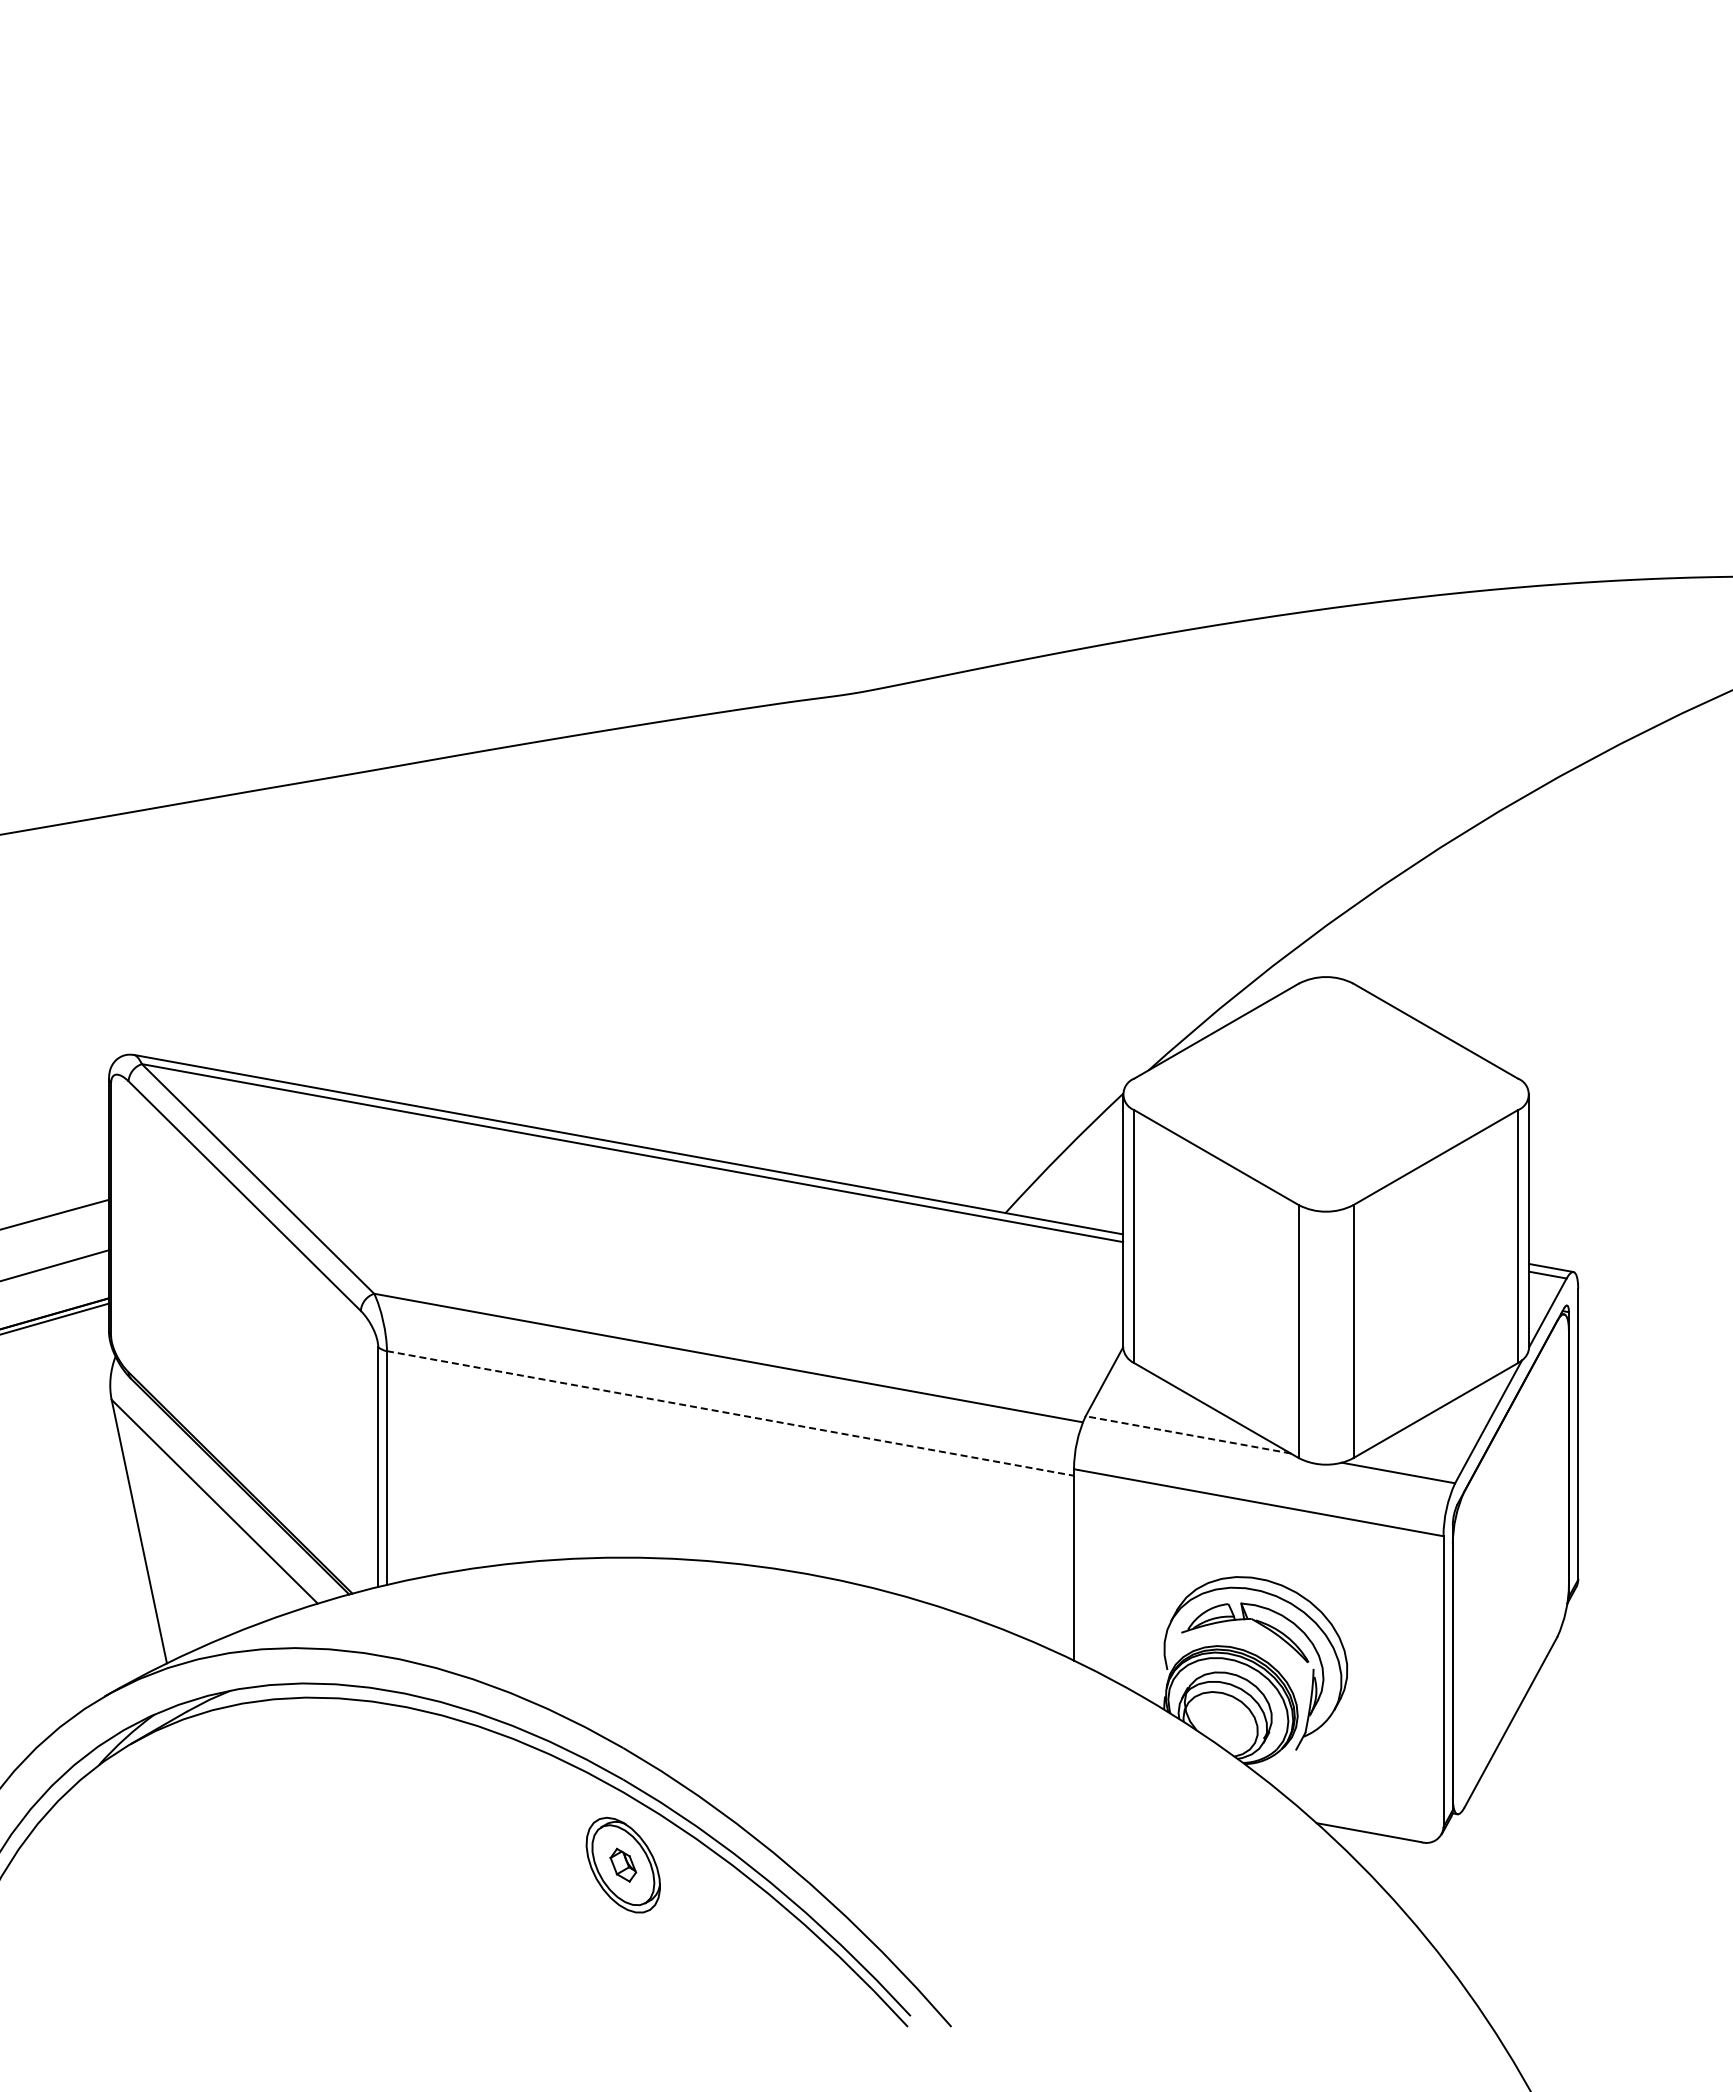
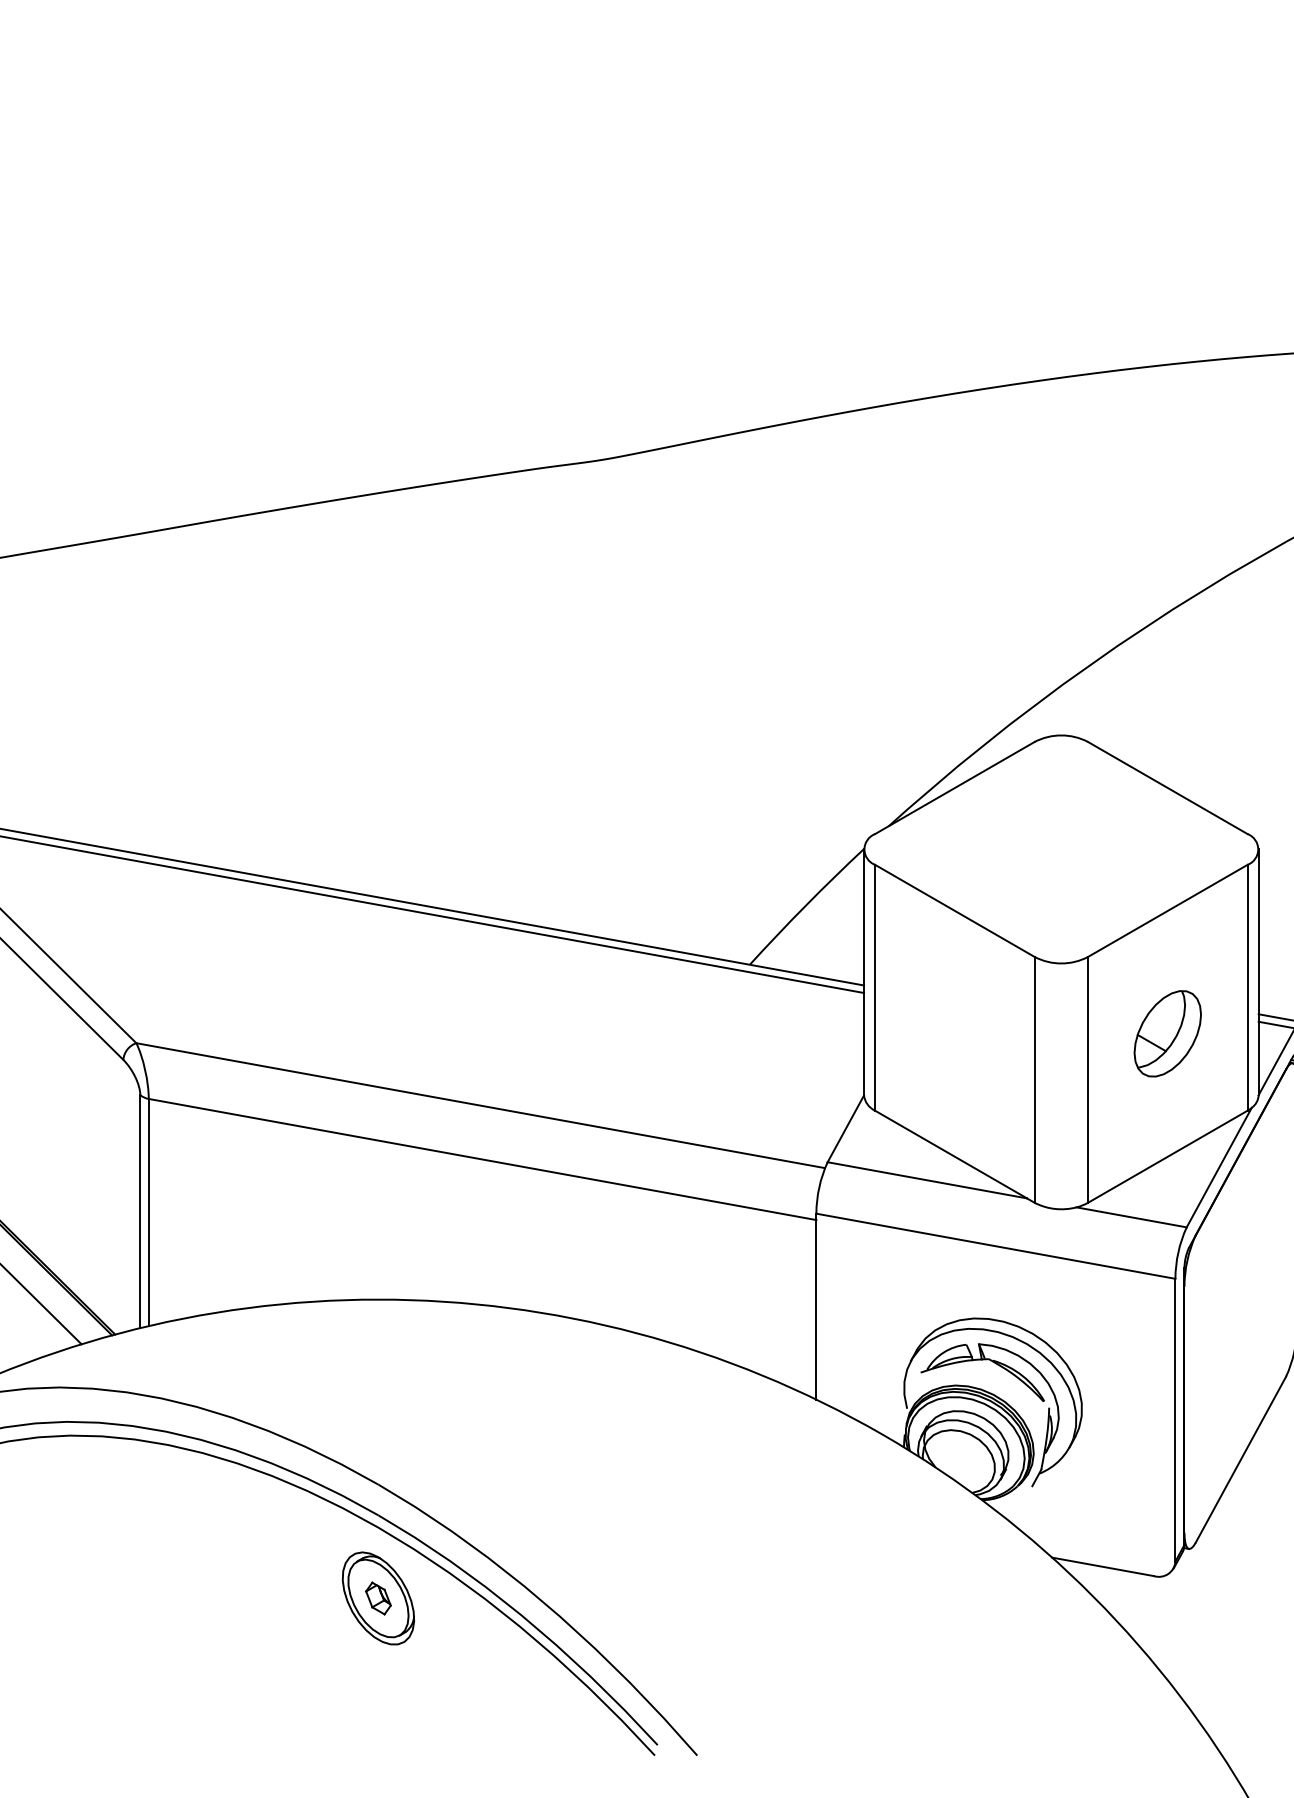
part: (1435, 1283) -> (1167, 1033), added
line: (731, 1413) -> (483, 1159), dashed -> solid
line: (1187, 1434) -> (926, 1179), dashed -> solid

